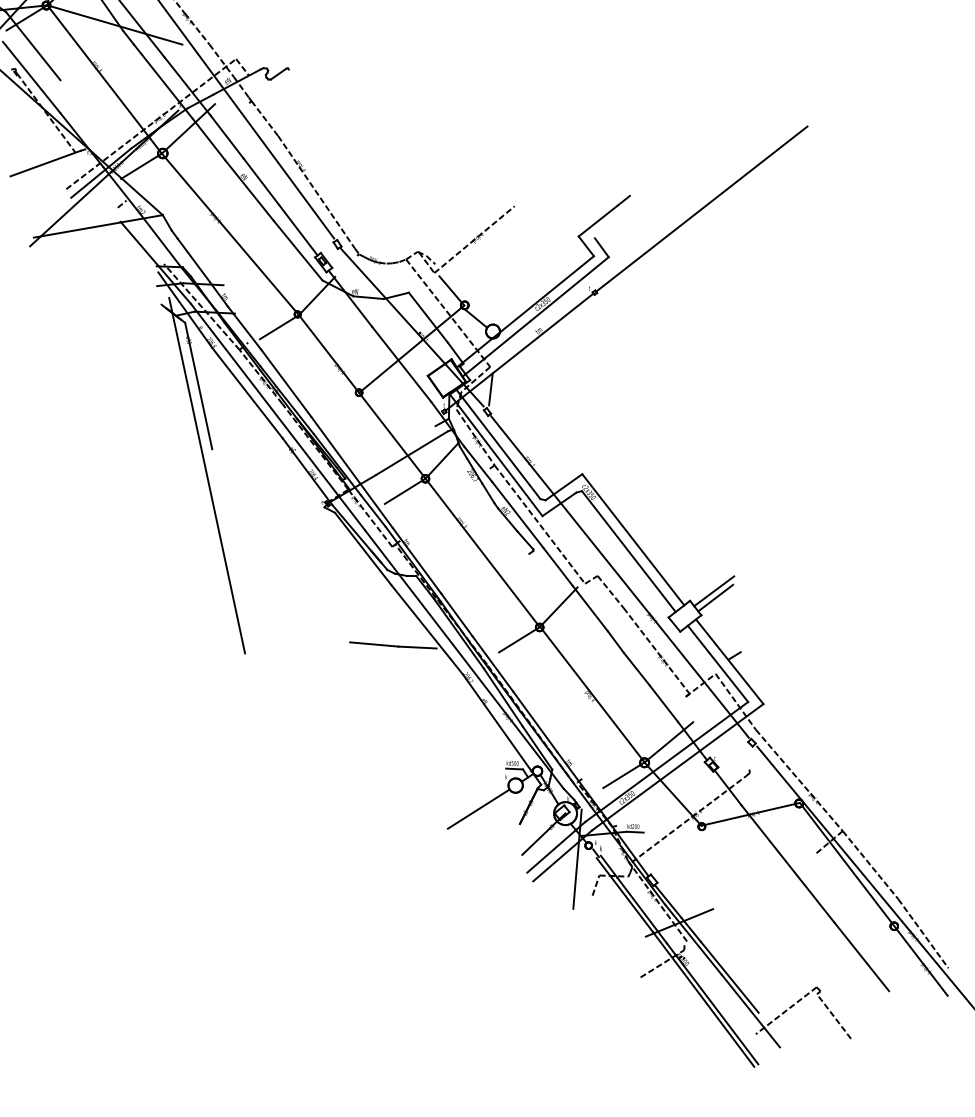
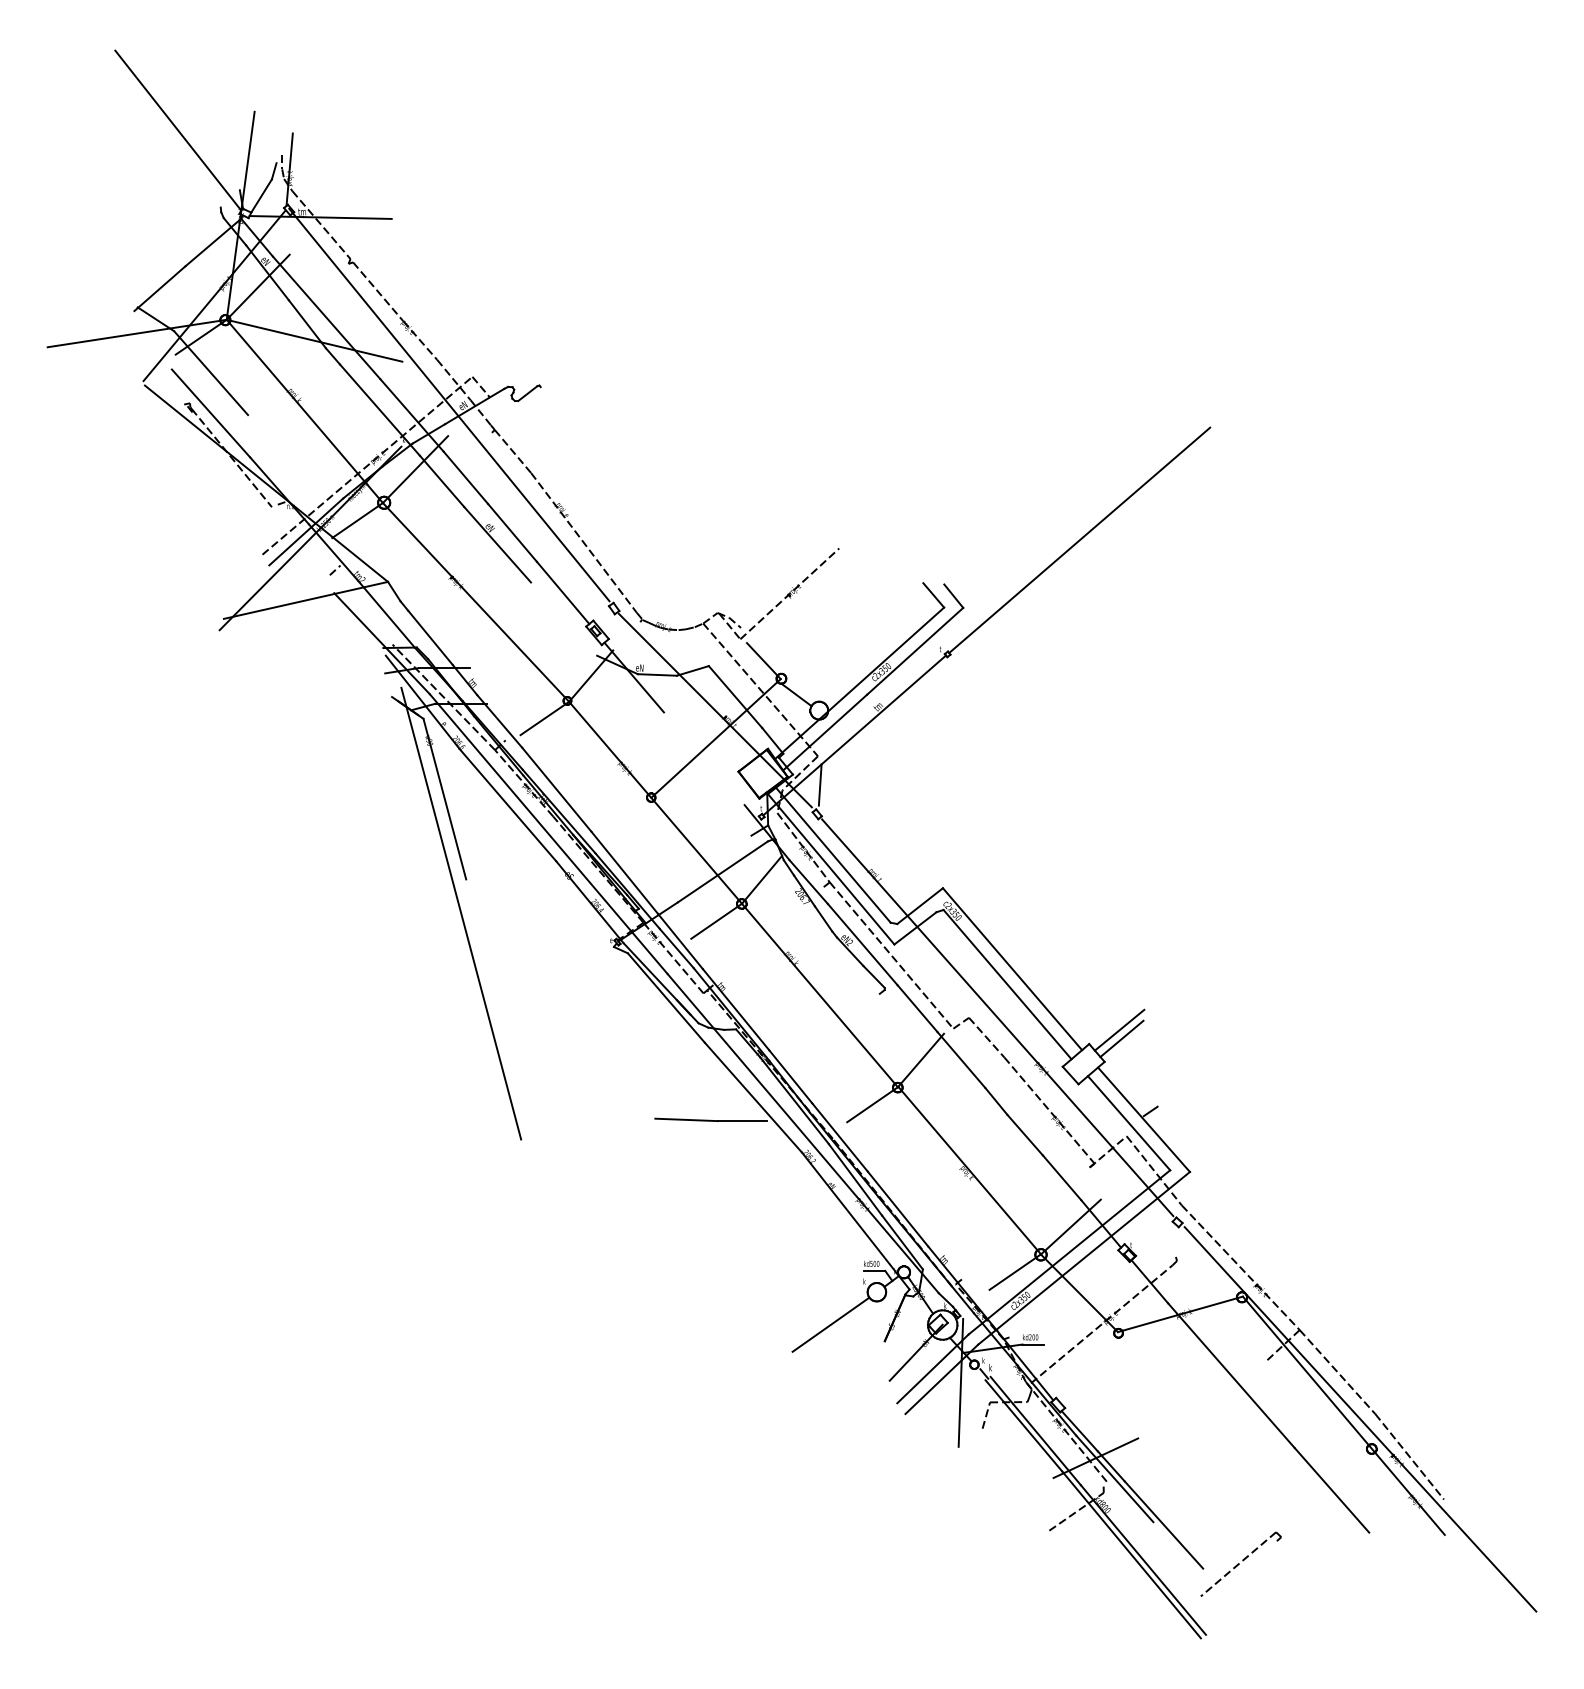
line: (45, 163) -> (234, 522), removed
line: (603, 216) -> (954, 555), removed
line: (298, 250) -> (564, 618), removed
line: (402, 364) -> (704, 758), removed
line: (750, 1010) -> (1192, 1566), removed
line: (833, 1016) -> (1299, 1568), removed

